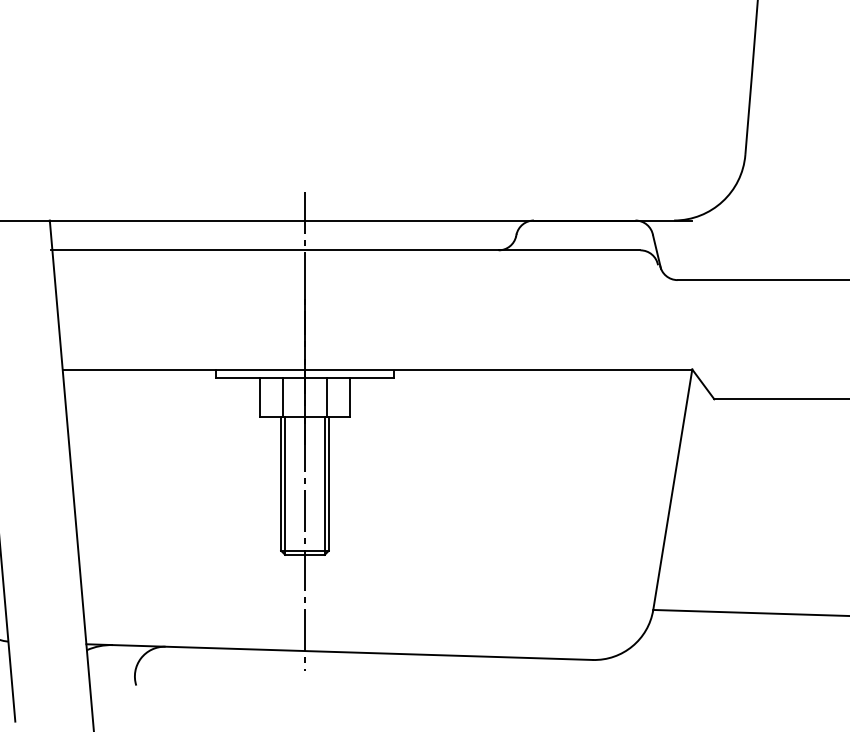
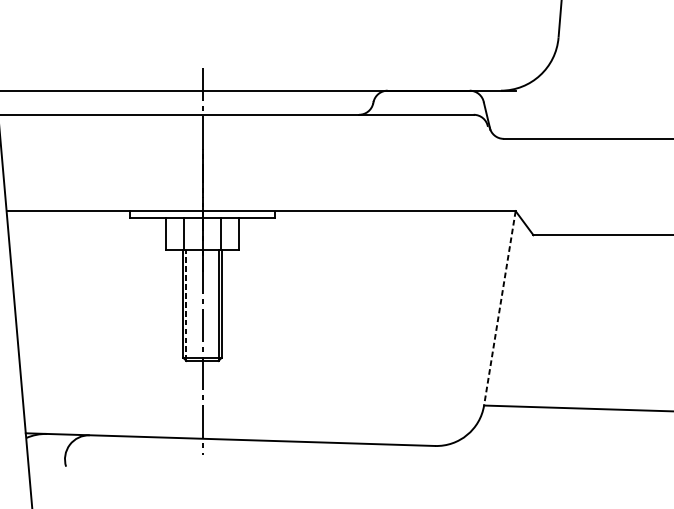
line: (285, 486) -> (186, 305), solid -> dashed
line: (672, 489) -> (499, 308), solid -> dashed

